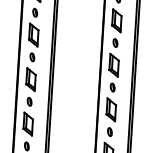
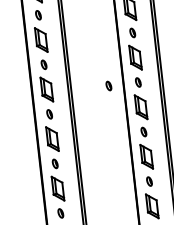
part: (85, 85) -> (108, 85), added

